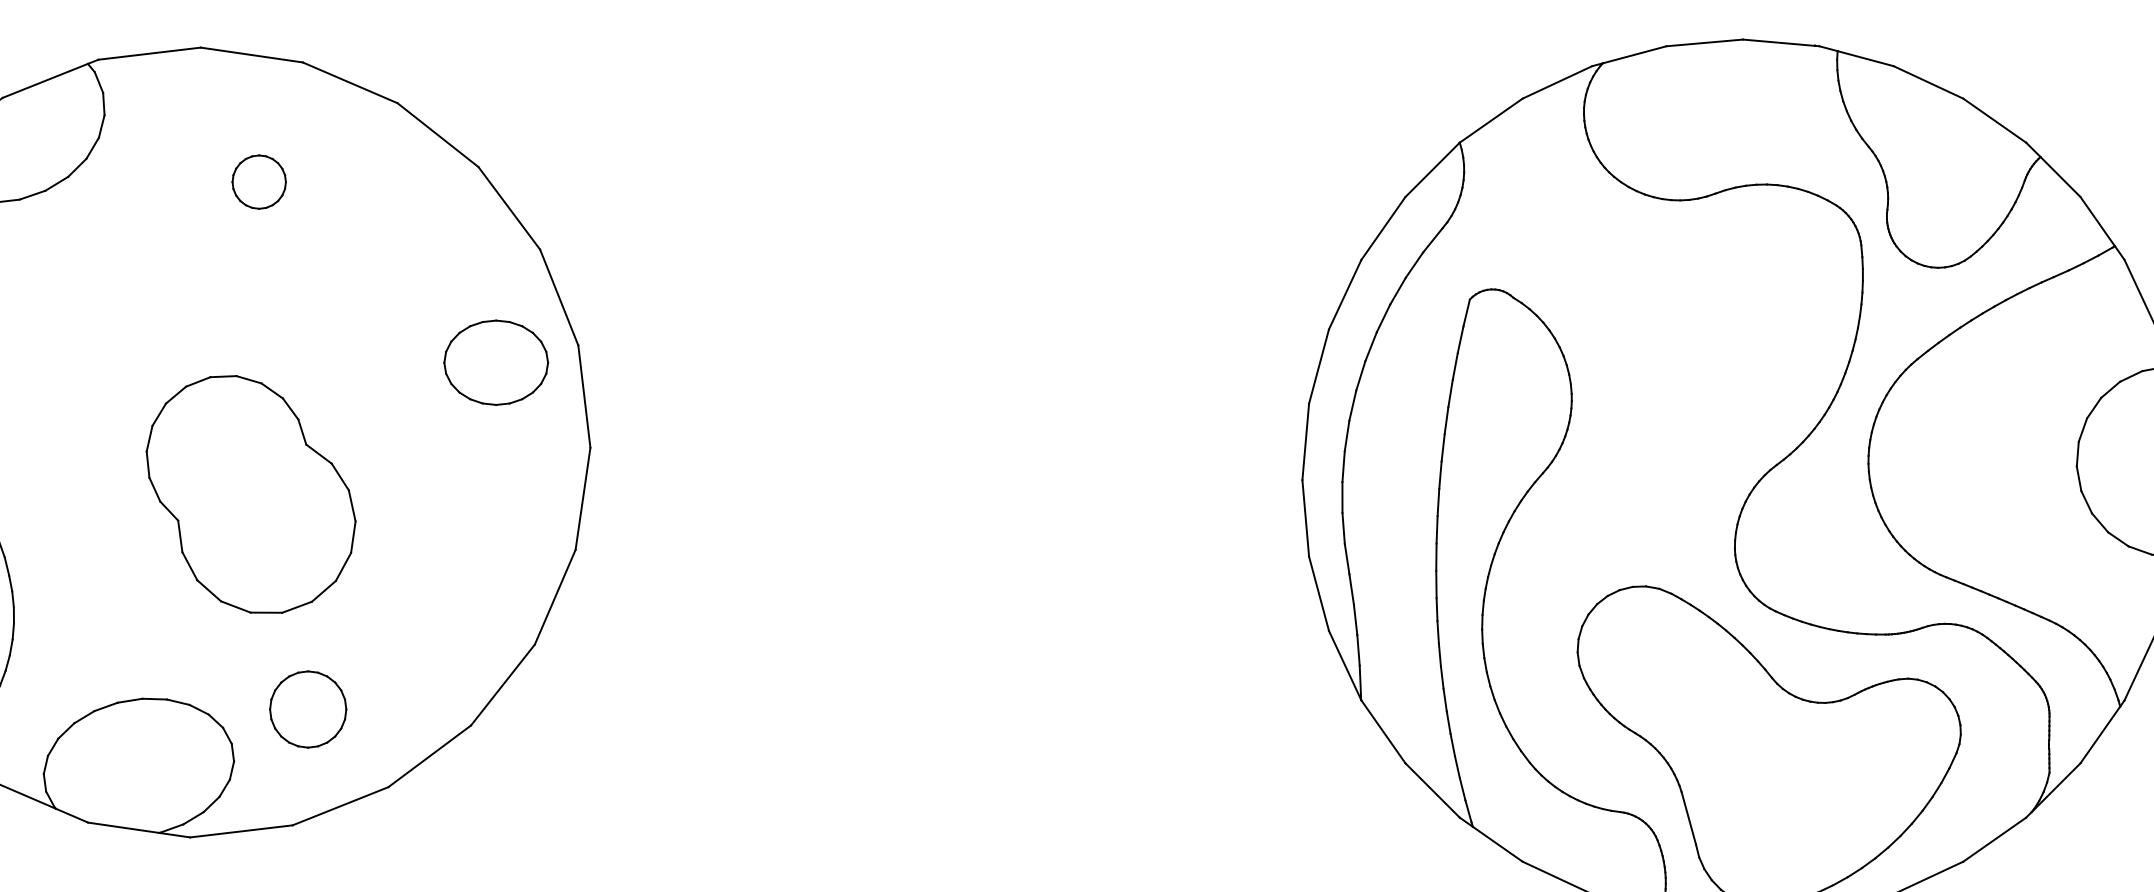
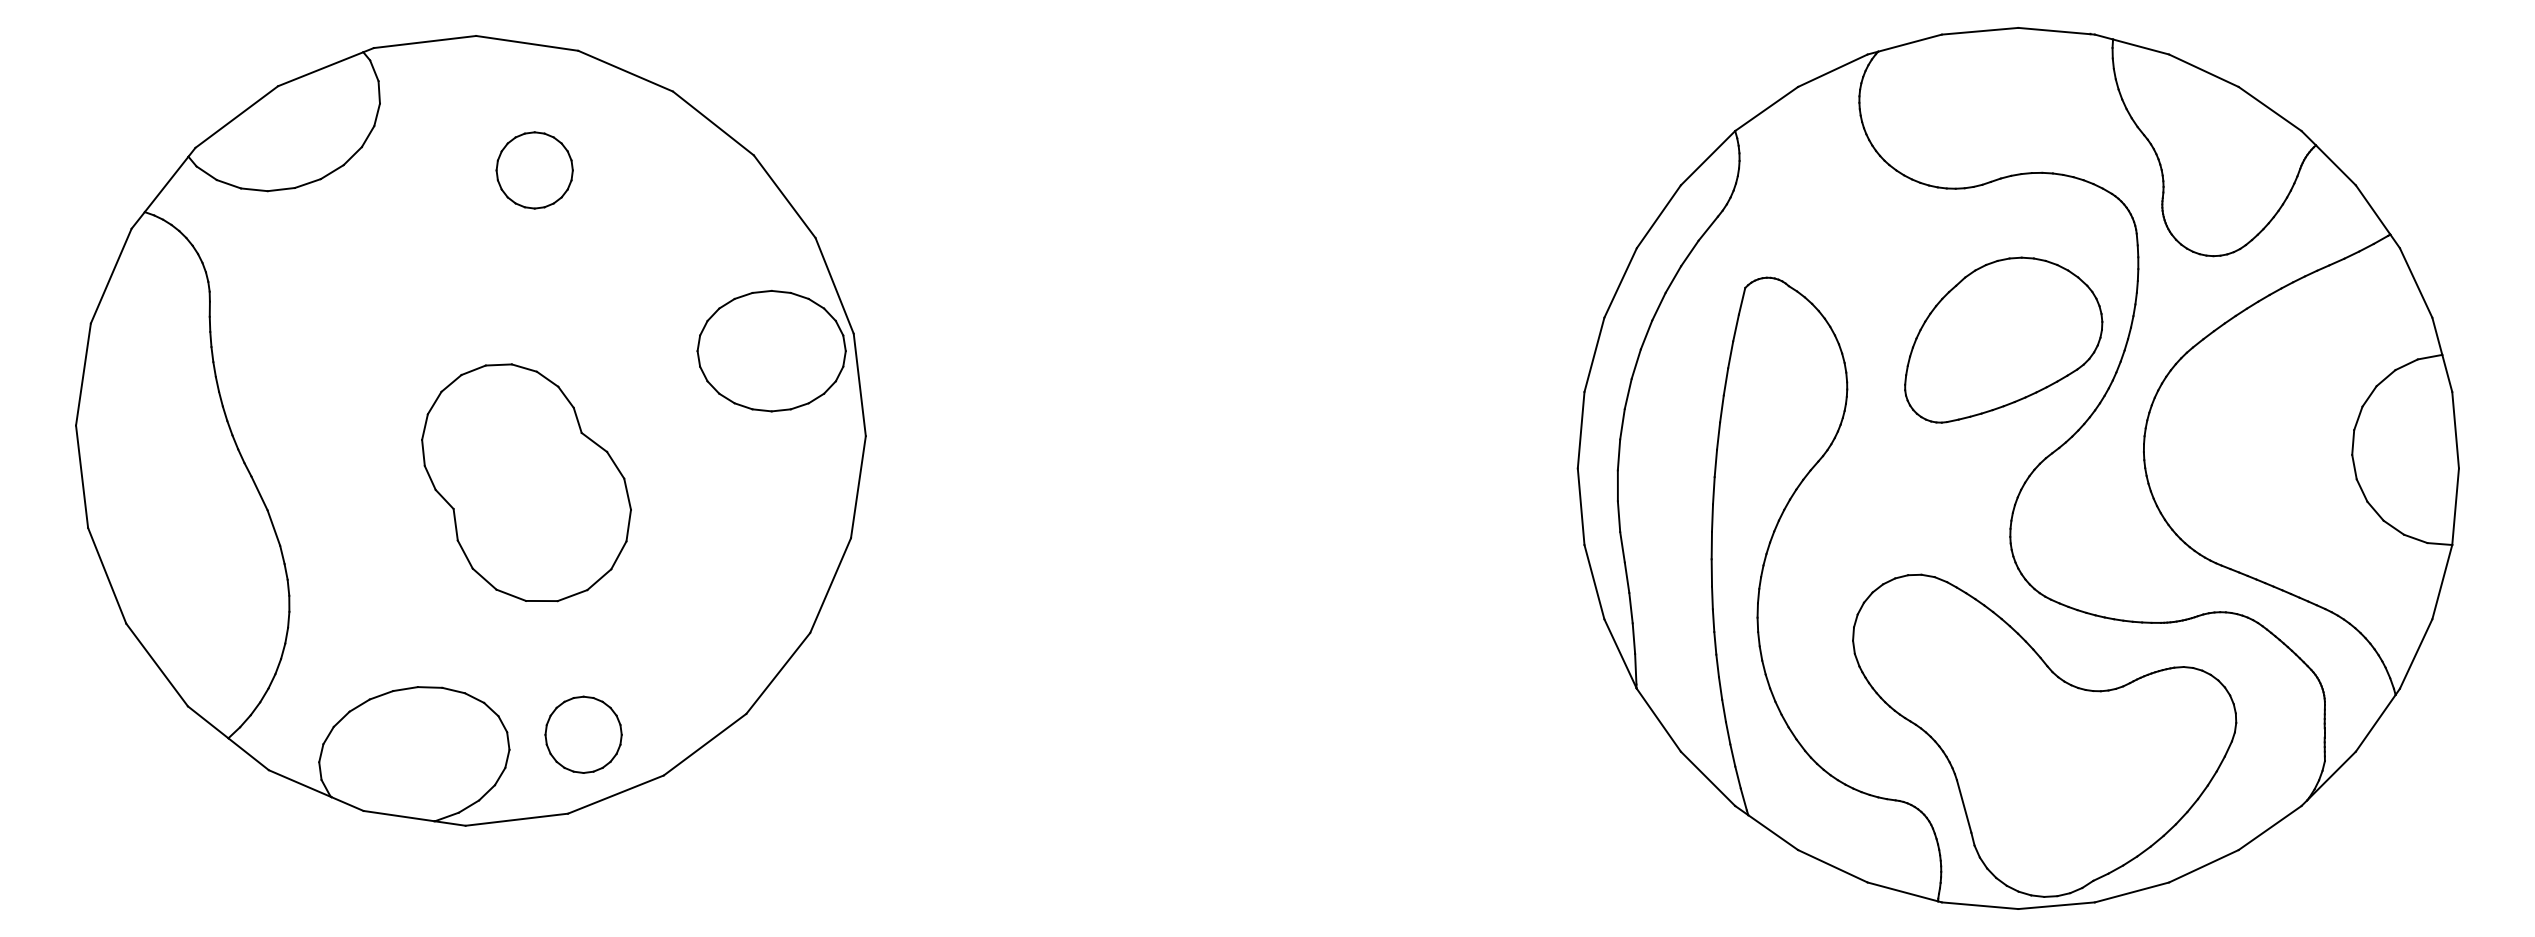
part: (259, 182) -> (534, 170), size x1.43
part: (1728, 351) -> (2003, 339), added
part: (496, 362) -> (771, 350), size x1.43
part: (308, 709) -> (583, 734), moved

